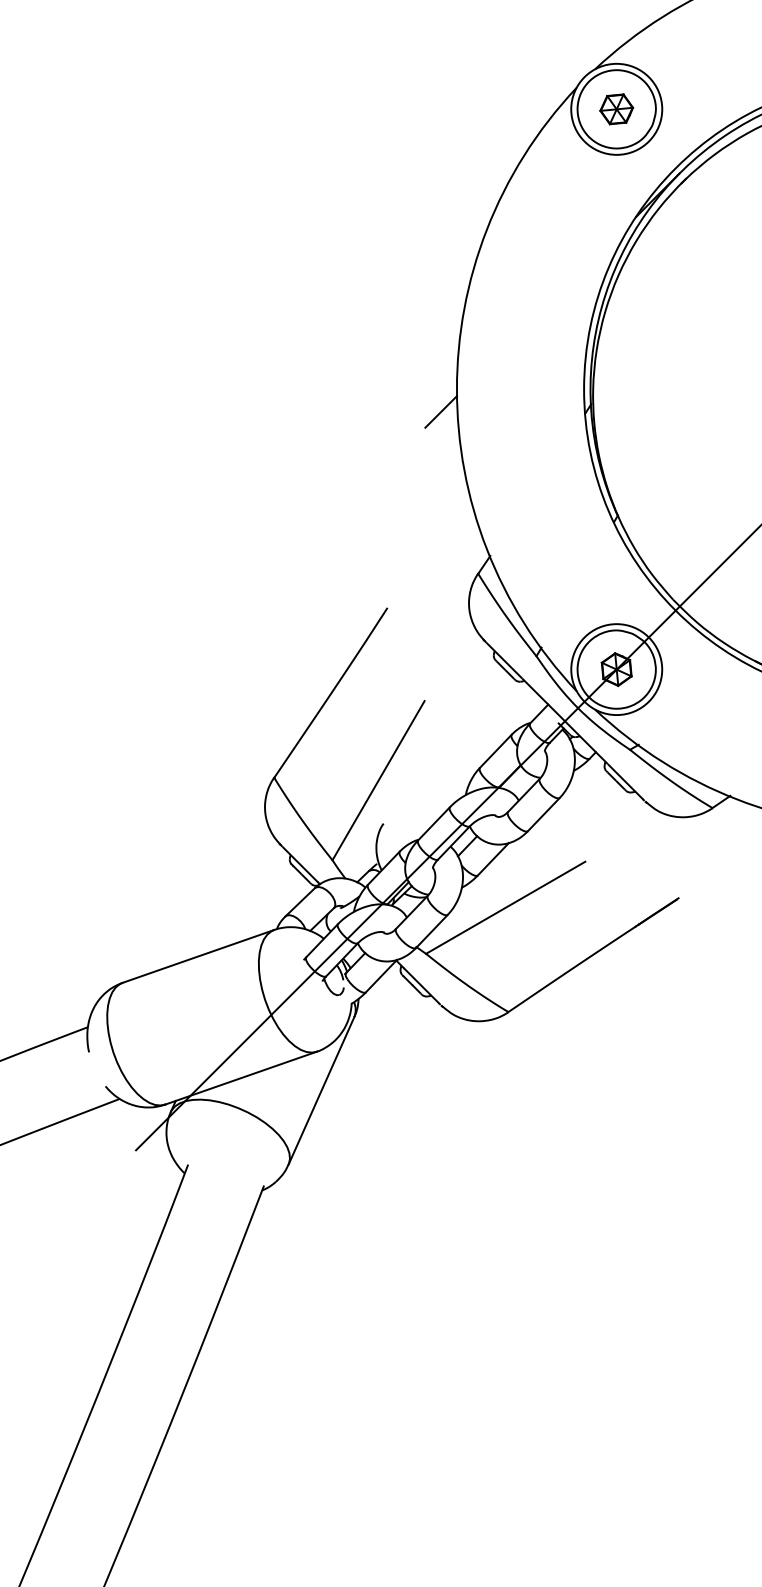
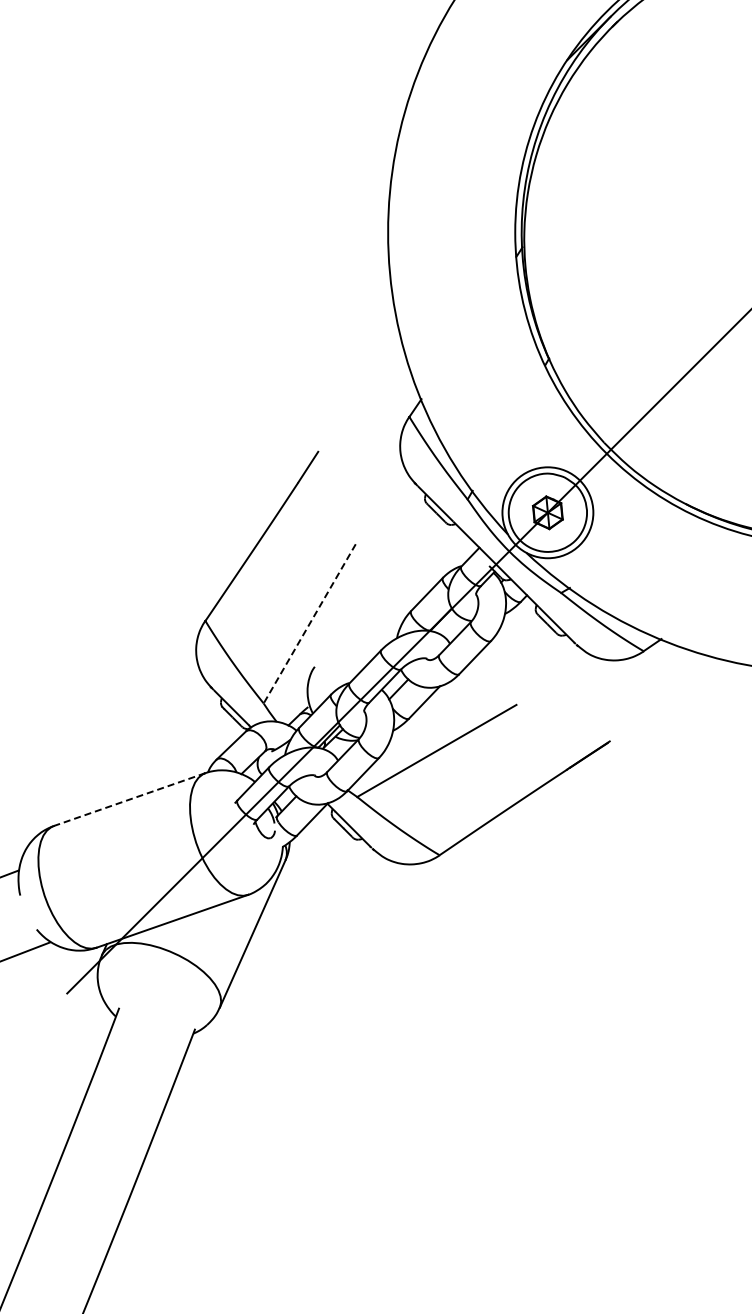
line: (440, 411) -> (371, 254), removed
line: (378, 780) -> (309, 623), solid -> dashed
line: (197, 956) -> (128, 799), solid -> dashed

